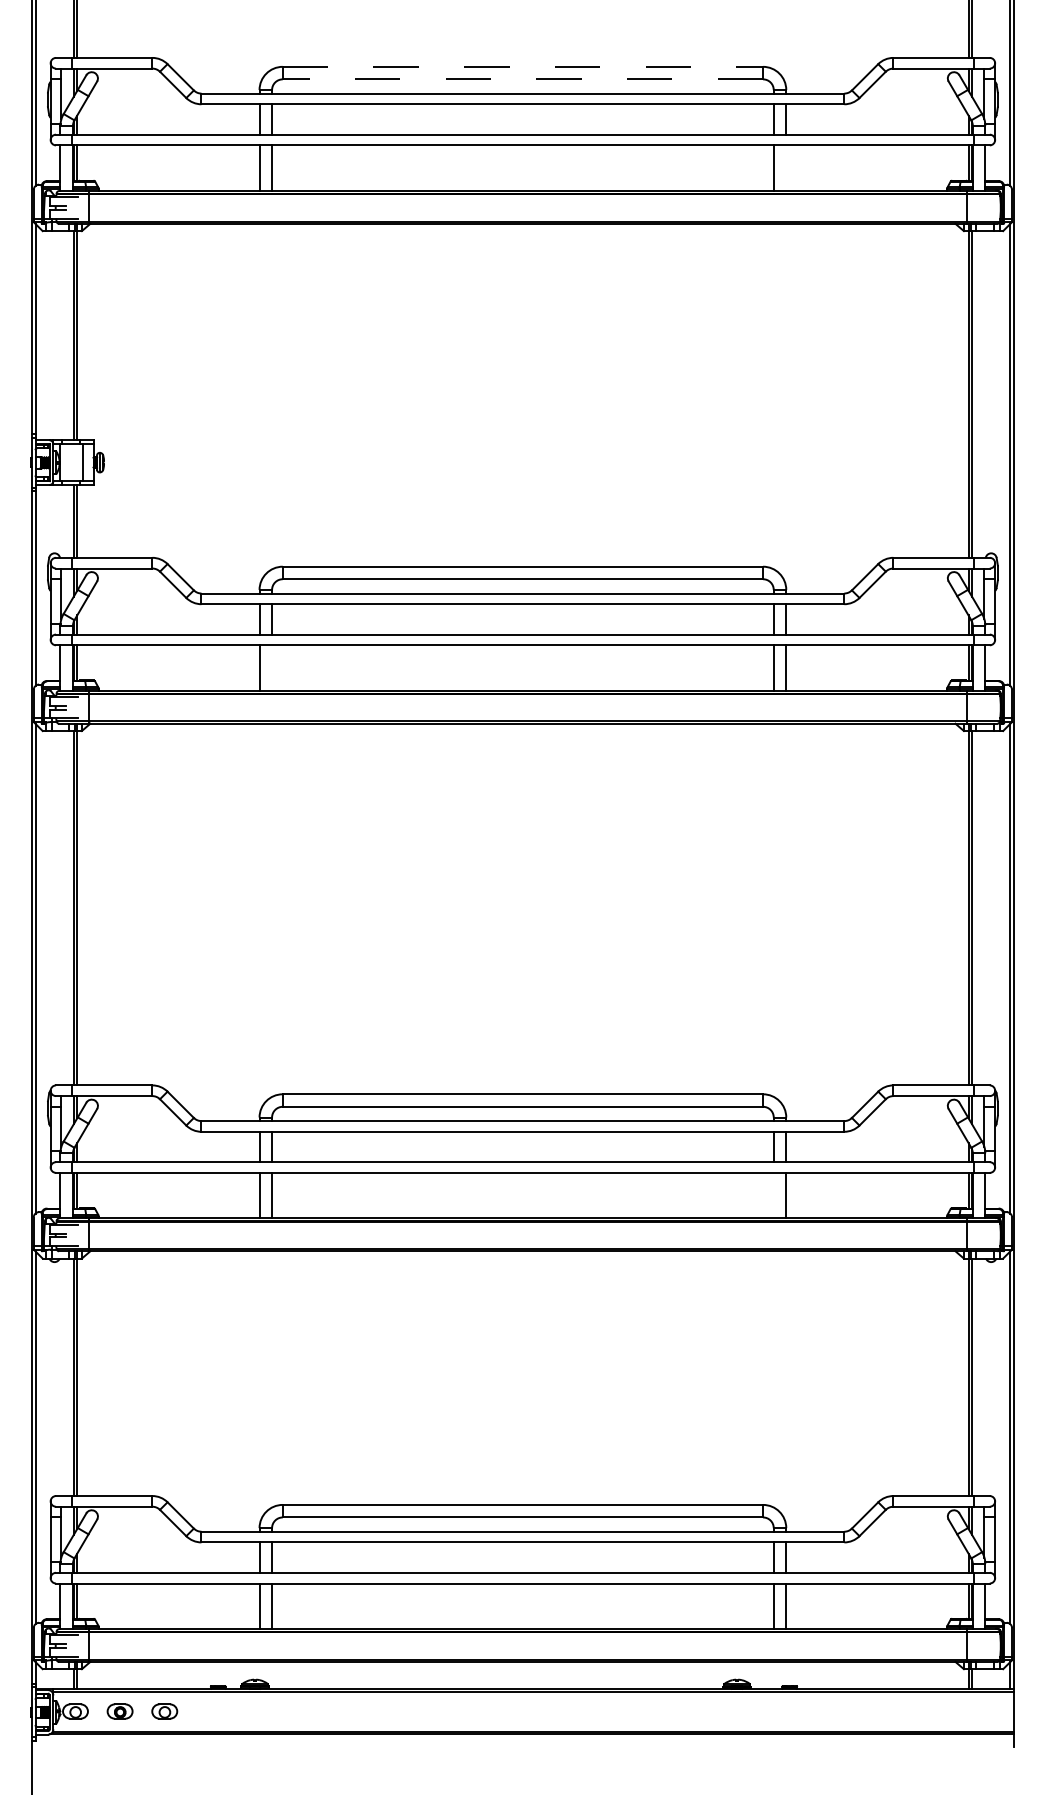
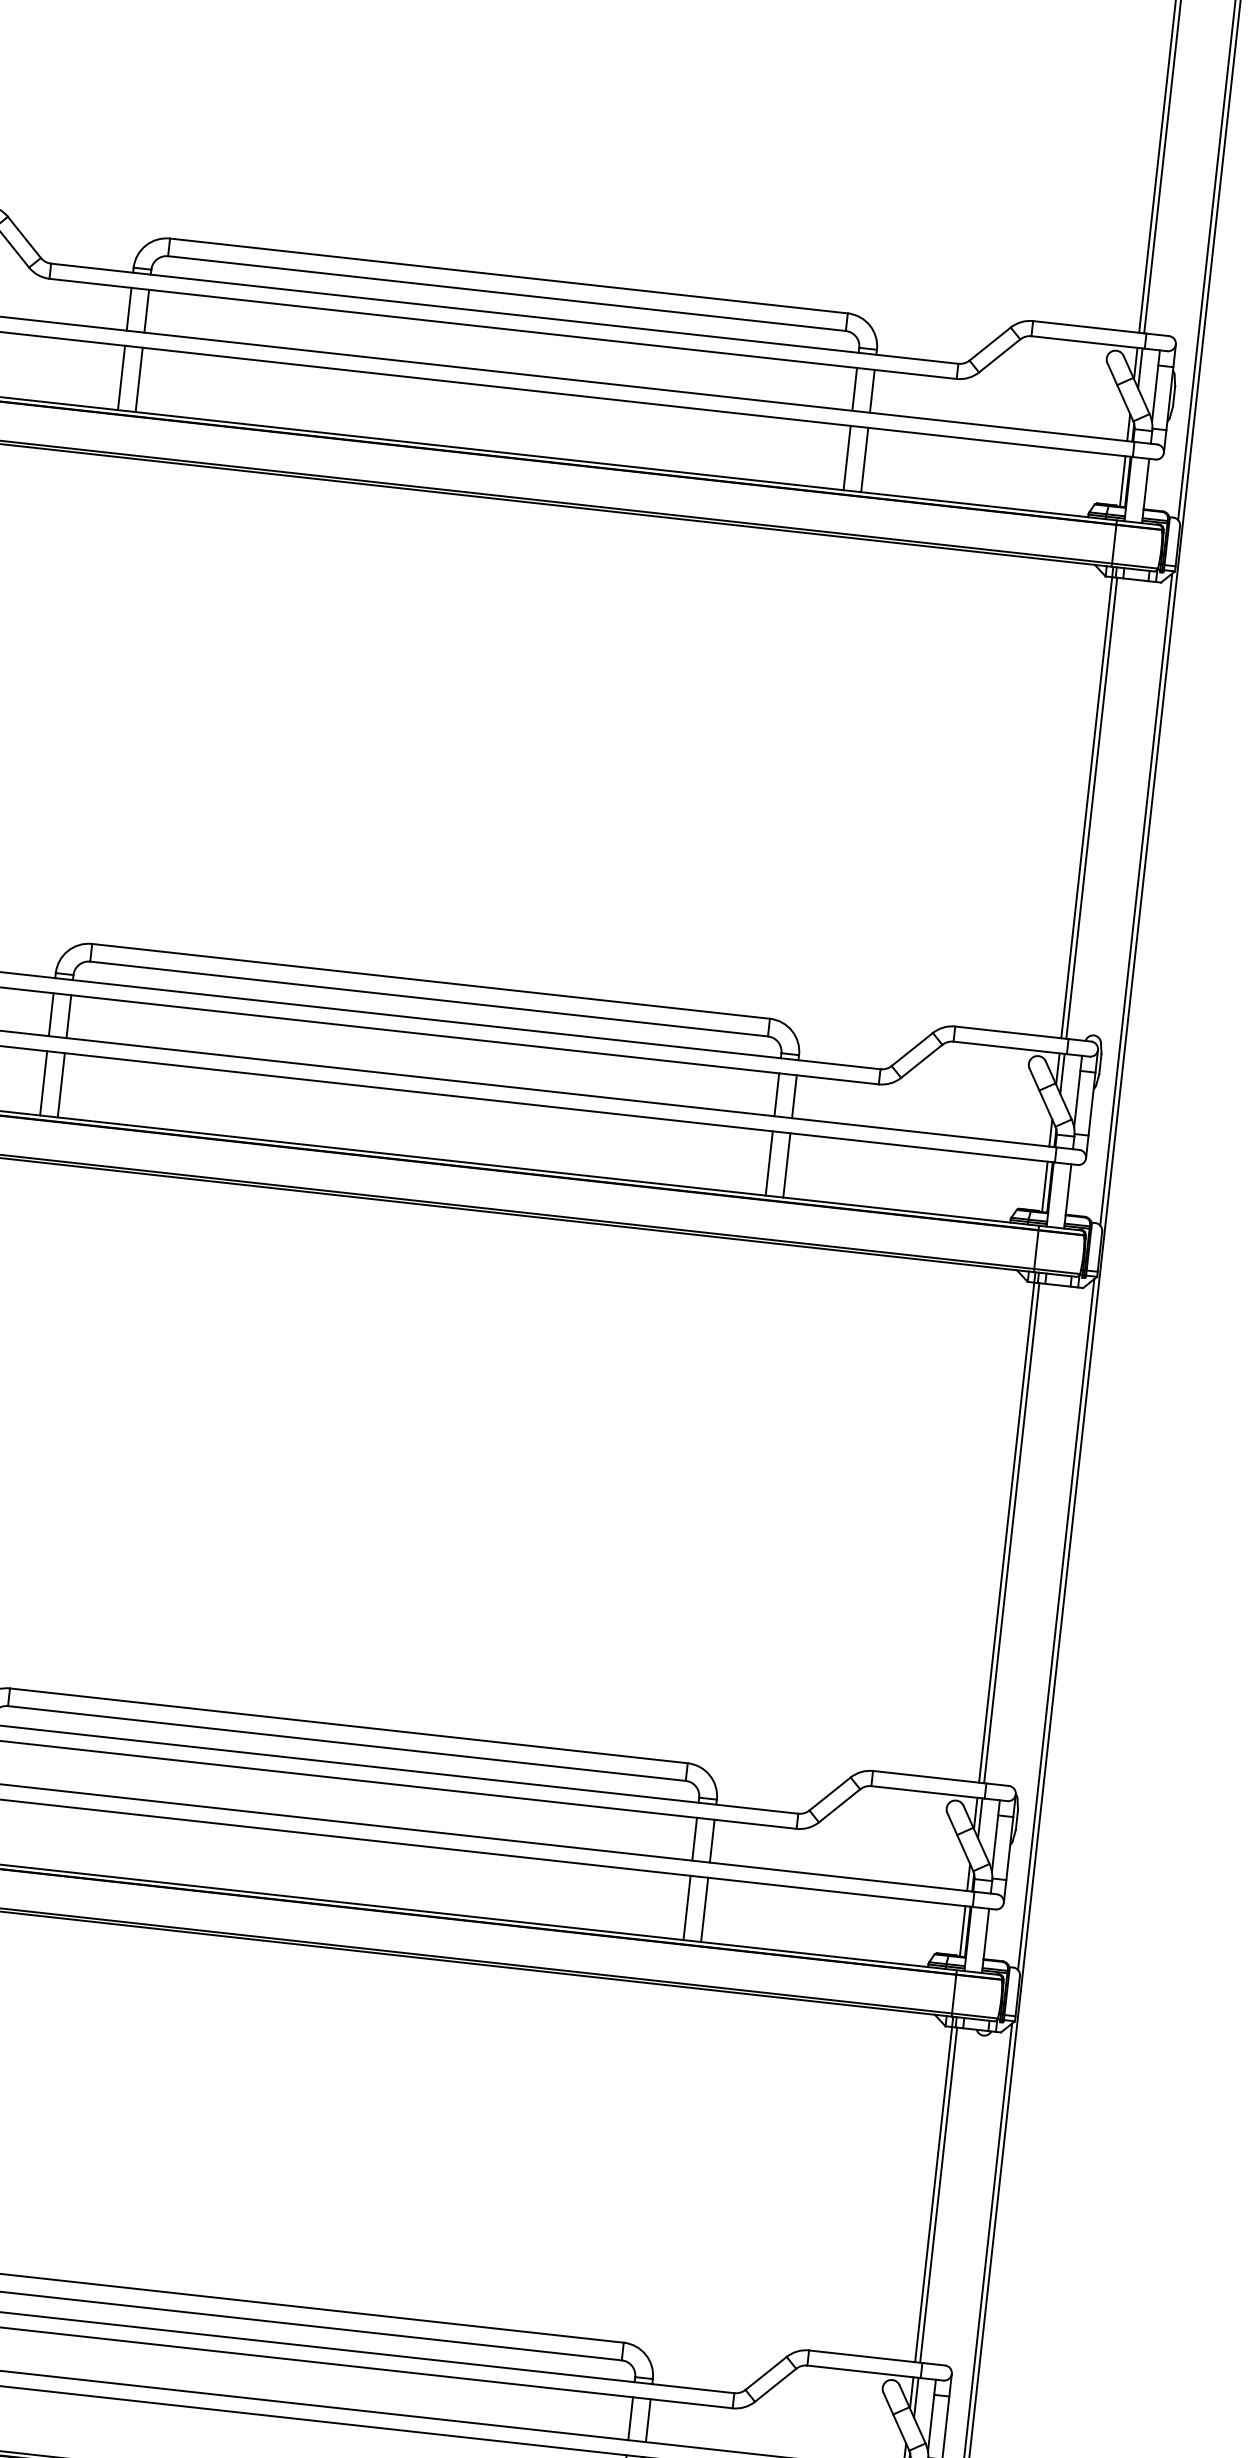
line: (523, 66) -> (509, 275), dashed -> solid
line: (522, 79) -> (506, 293), dashed -> solid
line: (786, 167) -> (865, 459), added
line: (272, 667) -> (62, 1084), added
line: (773, 1195) -> (686, 1907), added

